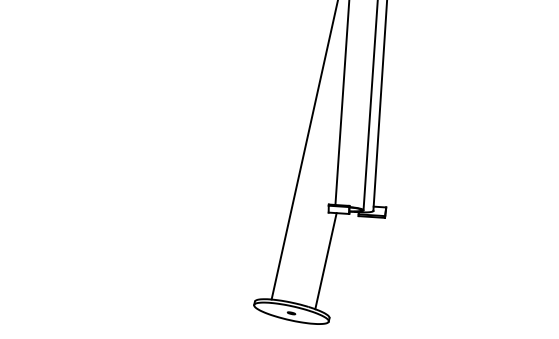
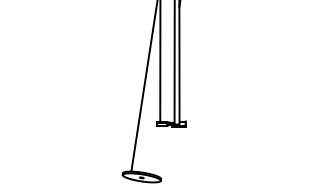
line: (326, 261) -> (157, 150), removed

